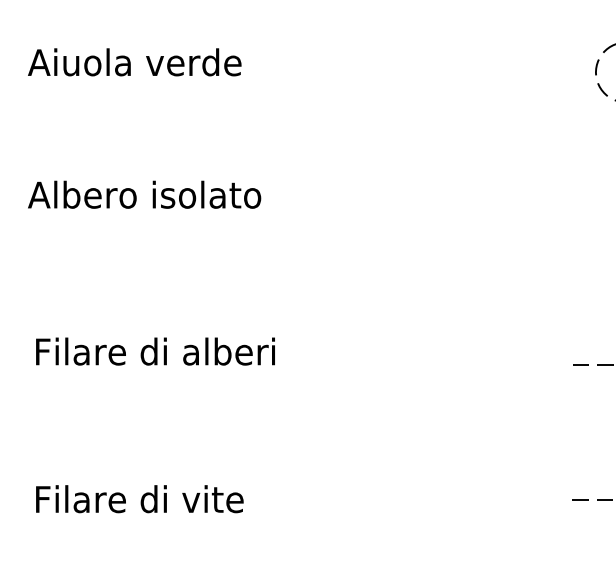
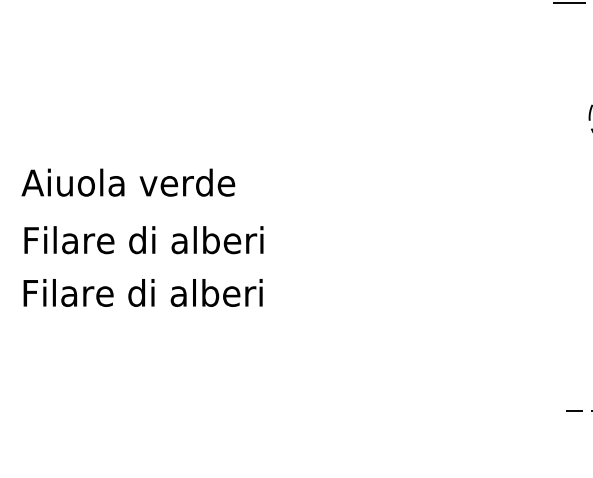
text: (134, 62) -> (128, 182), moved
text: (148, 194) -> (142, 239), Albero isolato -> Filare di alberi
text: (155, 351) -> (143, 292), moved

